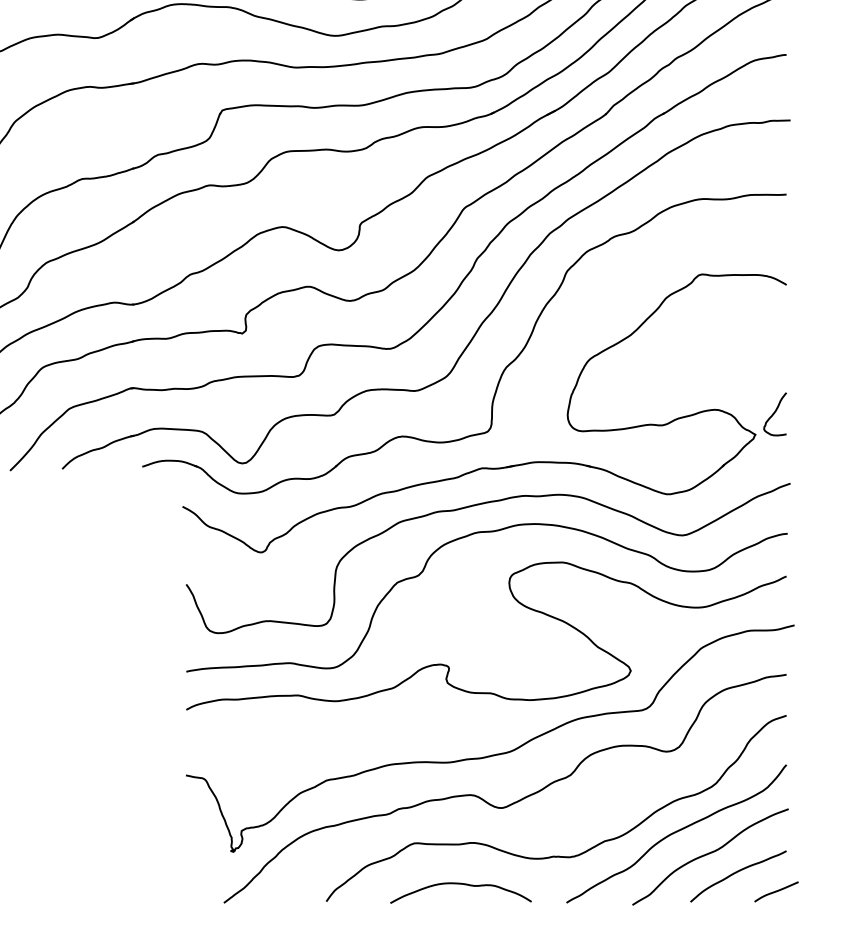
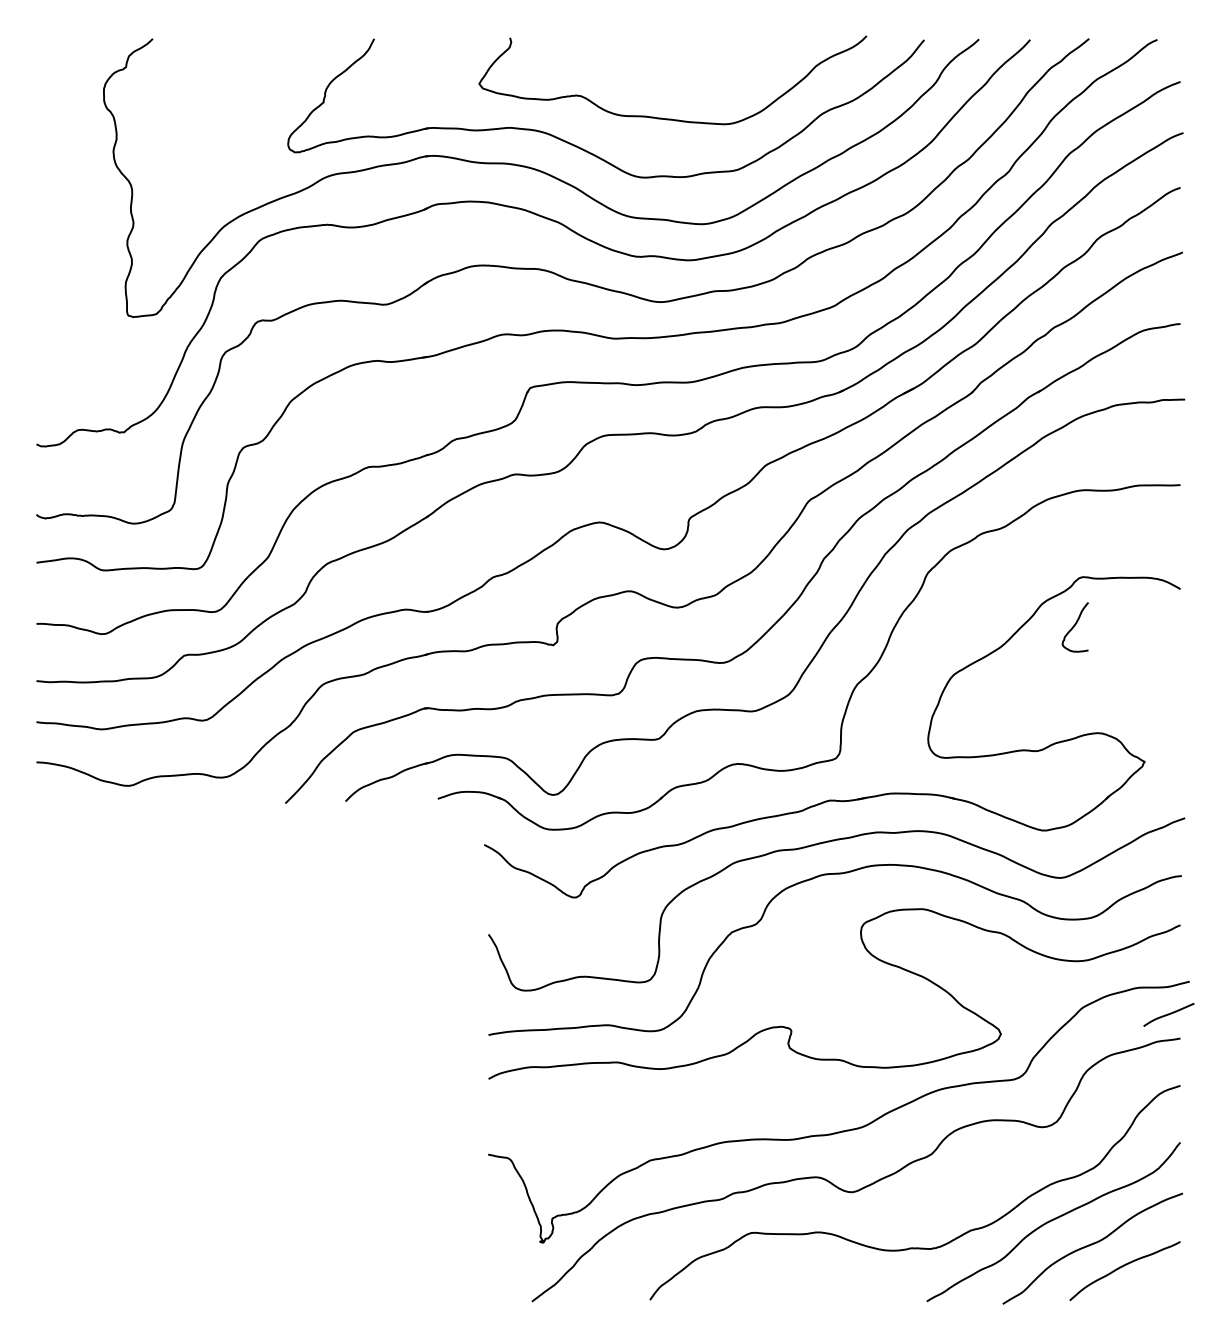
curve: (774, 414) -> (1074, 627), moved
curve: (460, 884) -> (804, 1280), removed
curve: (776, 891) -> (1168, 1014), moved

